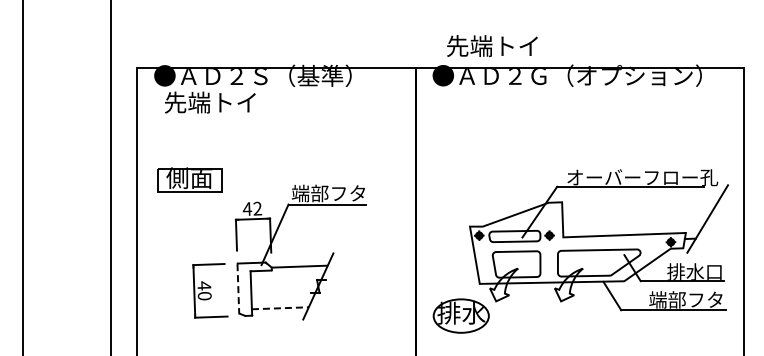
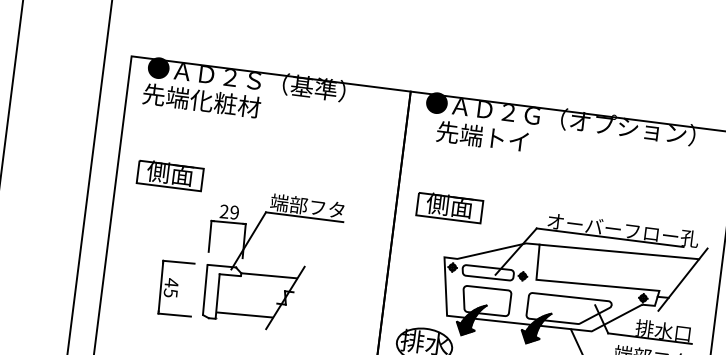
text: (492, 45) -> (482, 136), moved
text: (211, 102) -> (201, 100), 先端トイ -> 先端化粧材
part: (468, 176) -> (449, 207), added
line: (641, 199) -> (619, 251), added
text: (252, 208) -> (229, 211), 42 -> 29
hatch: (503, 285) -> (470, 320), added
hatch: (568, 285) -> (535, 328), added
line: (238, 288) -> (205, 289), dashed -> solid
text: (204, 296) -> (170, 293), 40 -> 45
line: (280, 308) -> (244, 315), dashed -> solid

